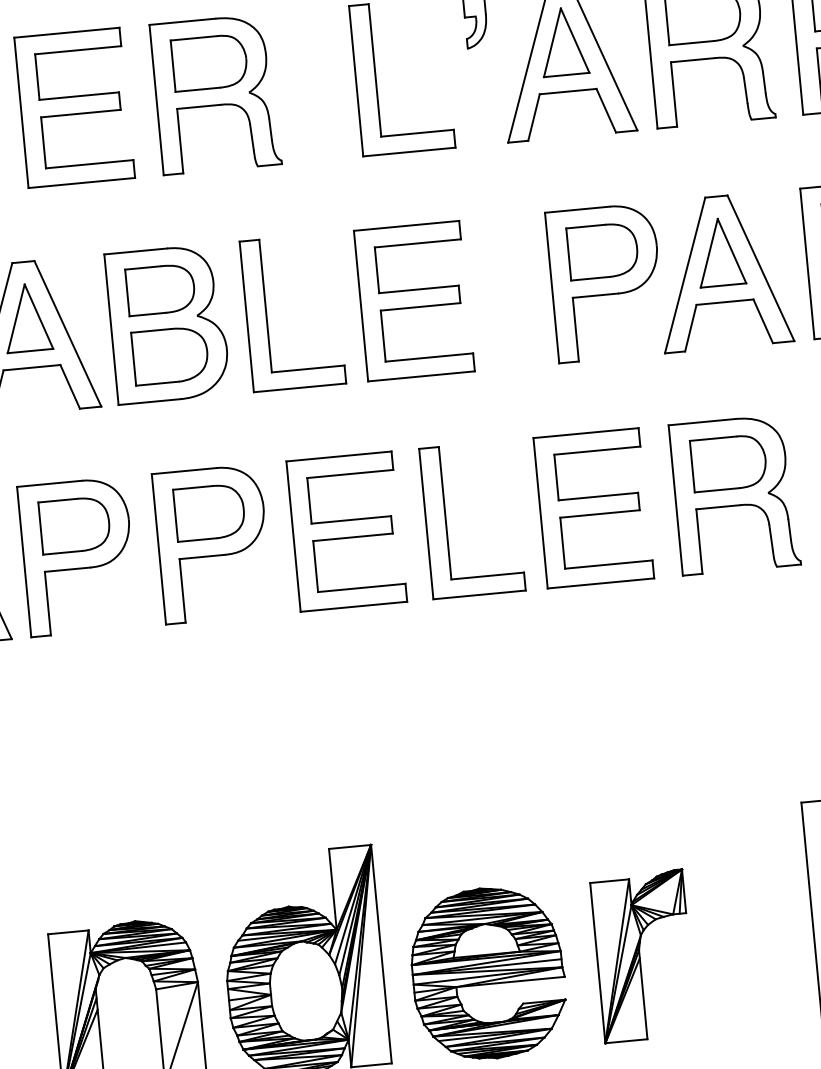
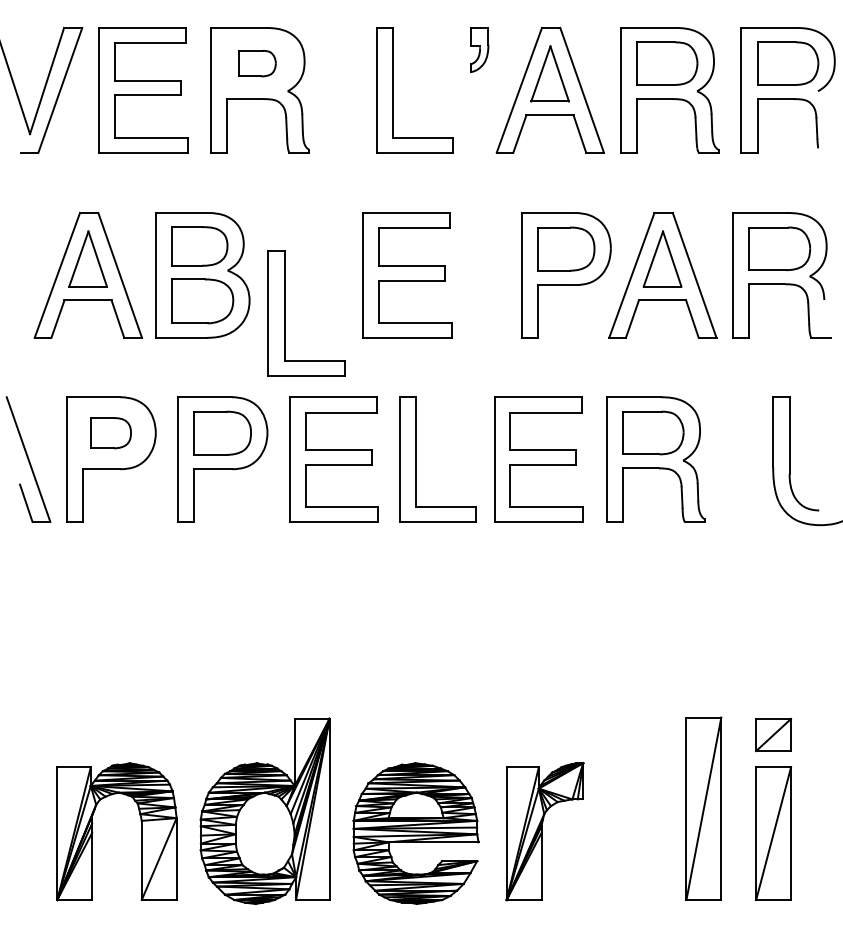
part: (209, 62) -> (257, 63), size x0.6
part: (267, 315) -> (285, 313), moved
part: (75, 524) -> (111, 432), size x0.7

